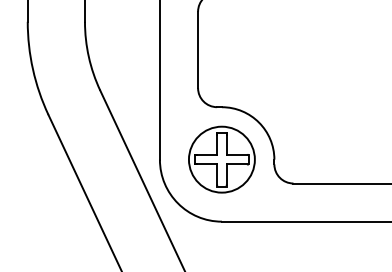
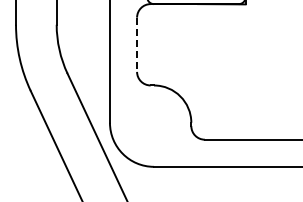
line: (198, 50) -> (137, 45), solid -> dashed
part: (221, 159) -> (153, 122), removed

